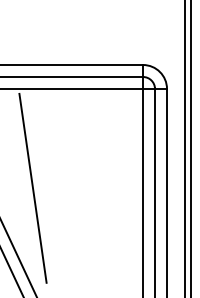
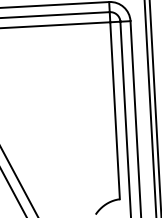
line: (32, 187) -> (21, 110), removed

